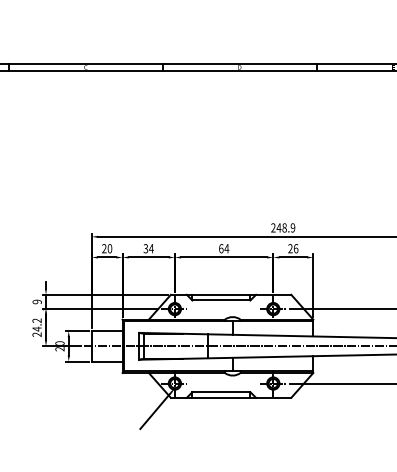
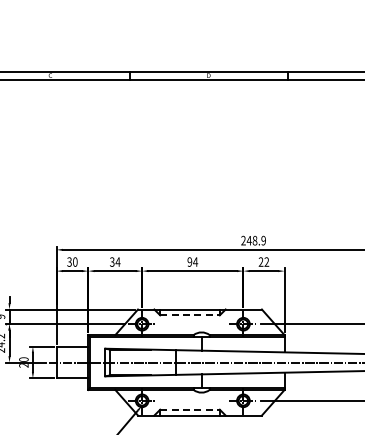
text: (221, 248) -> (190, 261), 64 -> 94
text: (296, 248) -> (267, 261), 26 -> 22
text: (104, 249) -> (69, 262), 20 -> 30
line: (221, 300) -> (190, 315), solid -> dashed
line: (221, 392) -> (190, 410), solid -> dashed

